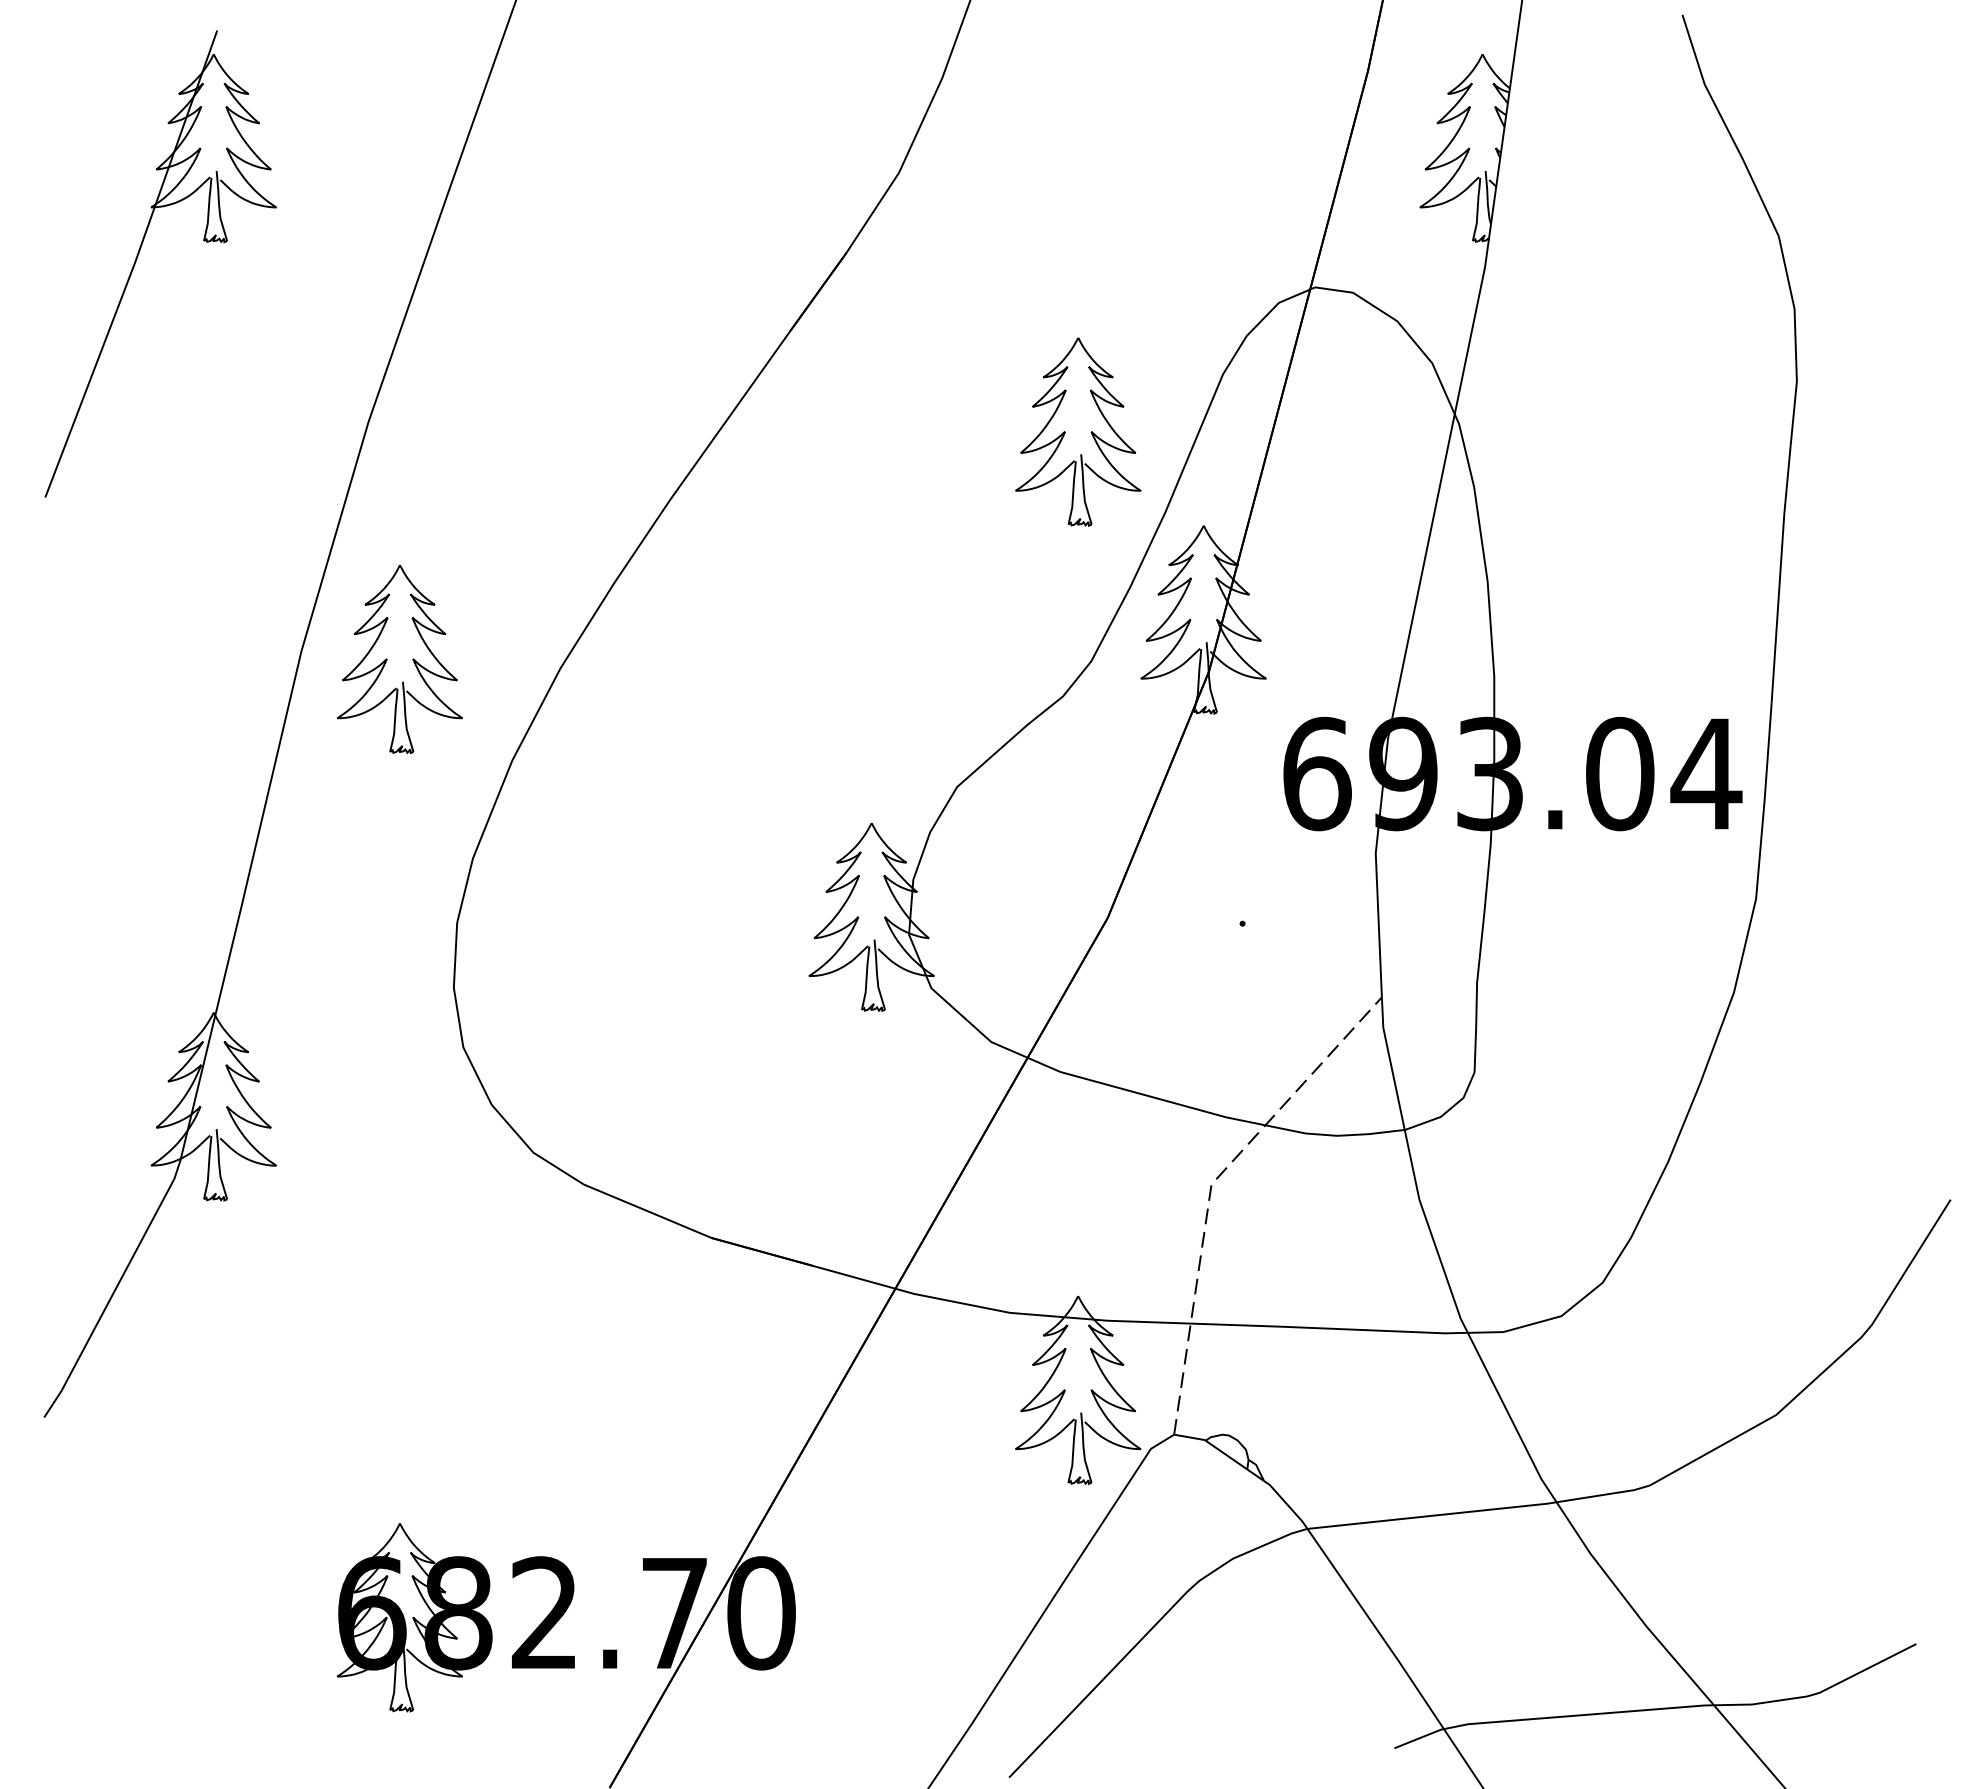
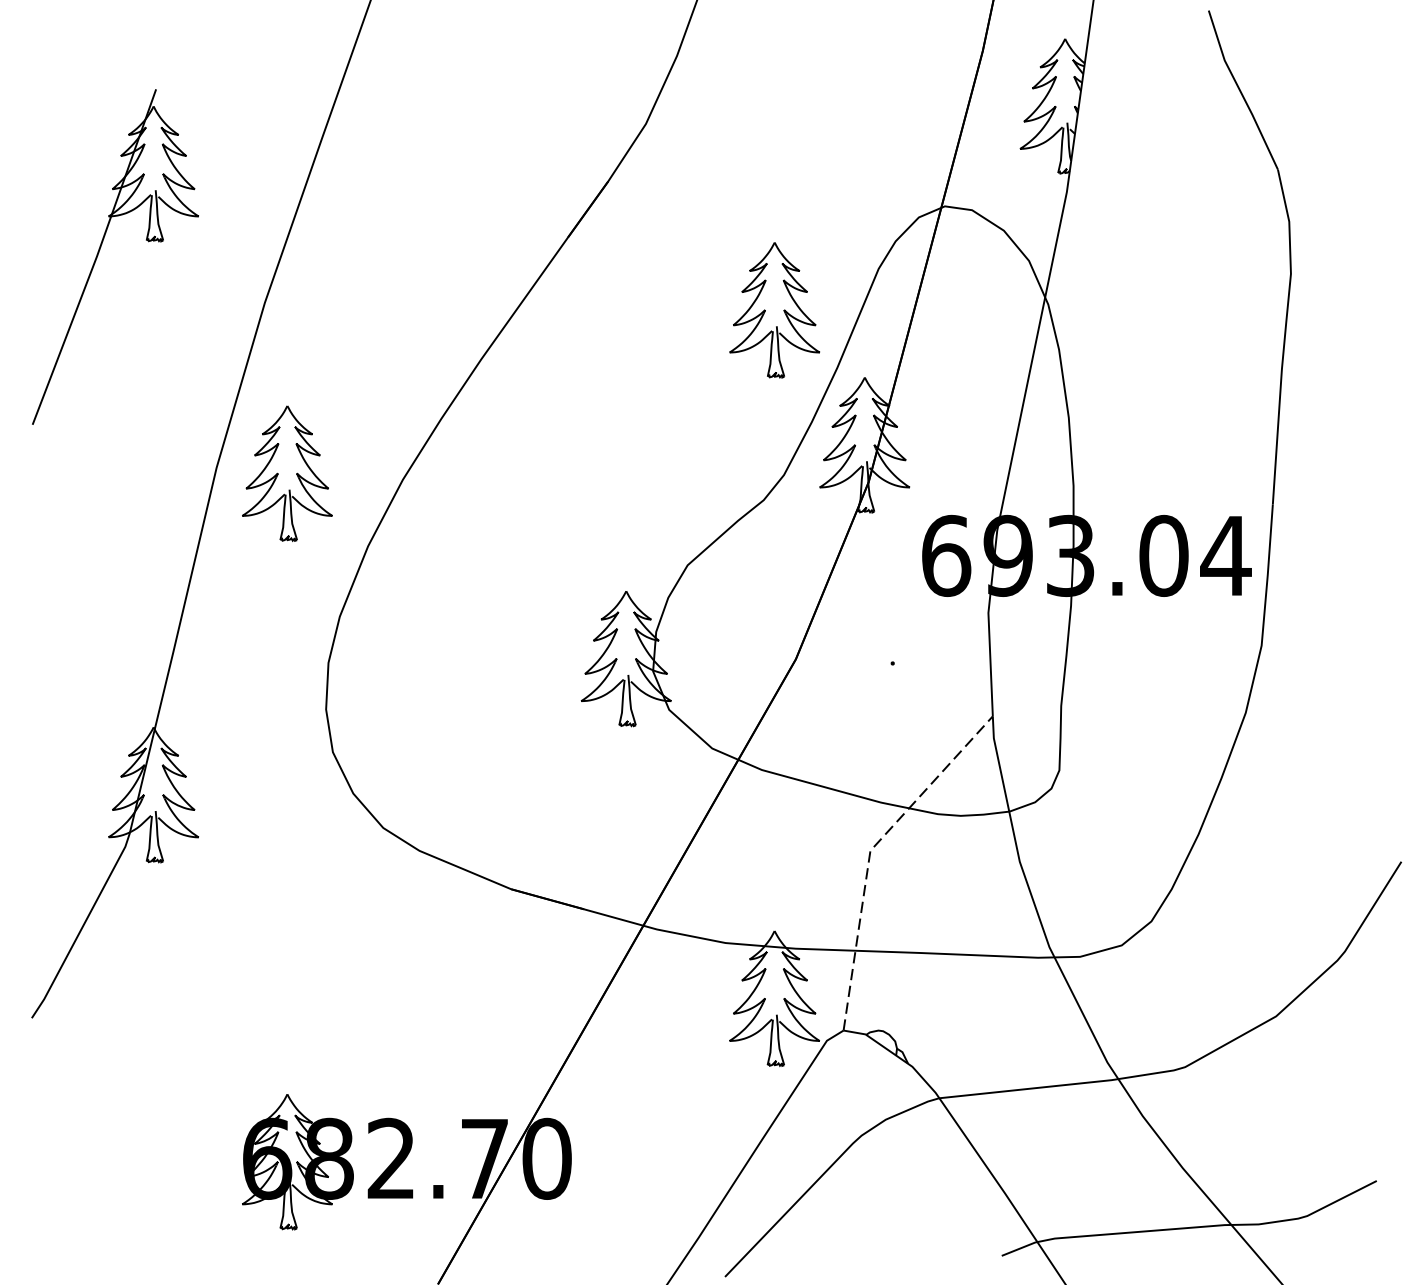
part: (138, 256) -> (99, 251), moved

